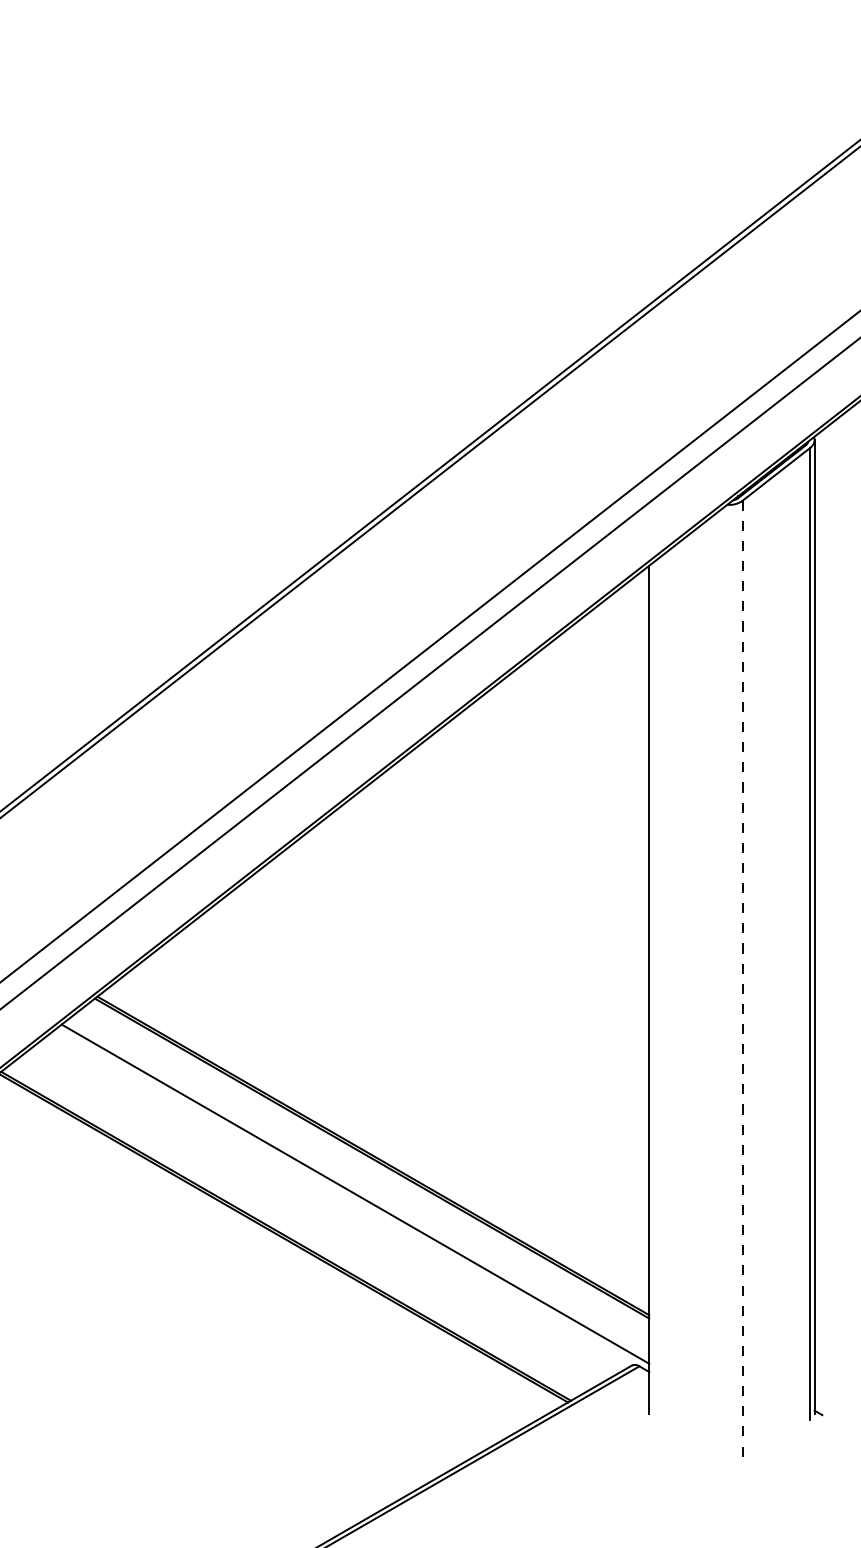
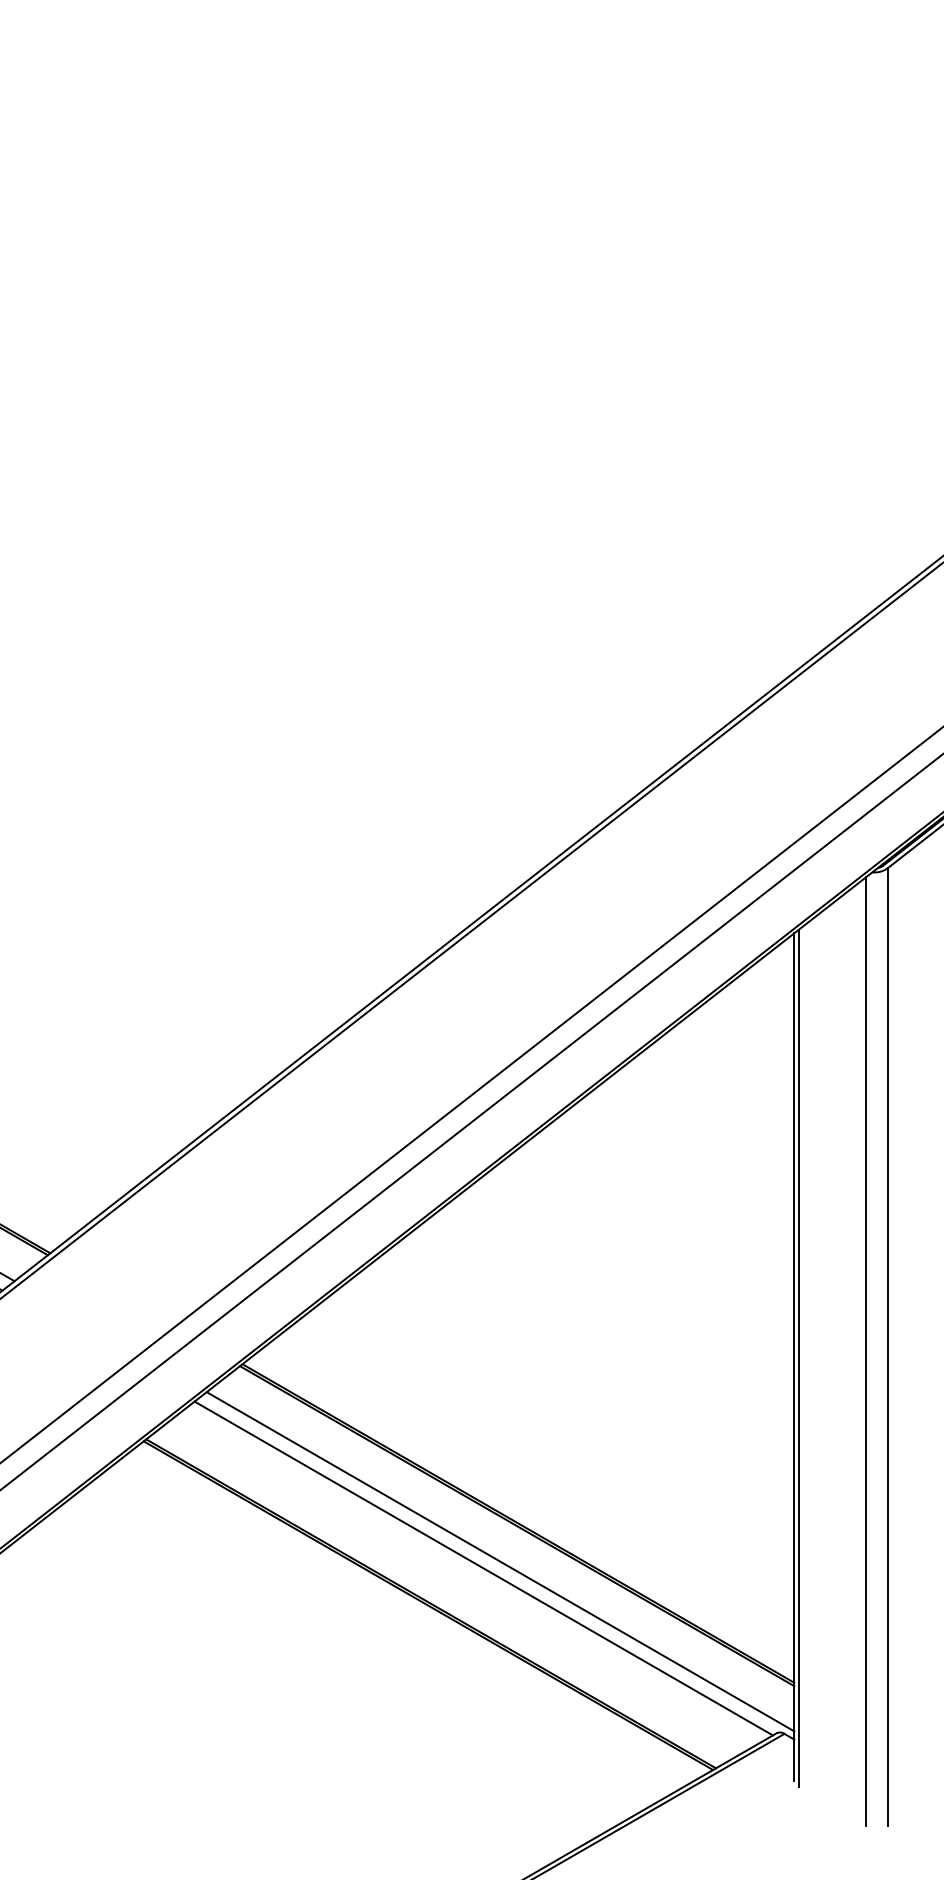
line: (742, 979) -> (887, 1347), dashed -> solid
line: (721, 983) -> (866, 1351), added
line: (653, 990) -> (798, 1358), added
line: (338, 1200) -> (483, 1568), added

